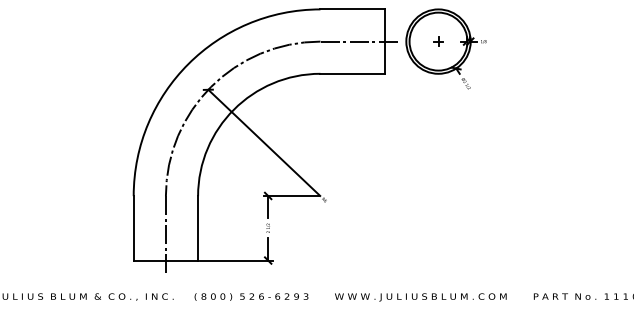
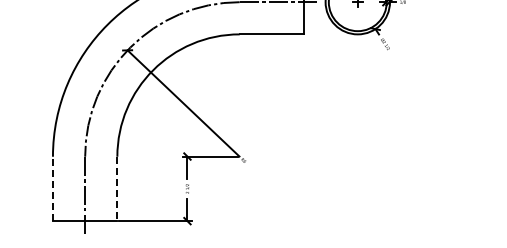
line: (133, 227) -> (52, 188), solid -> dashed
line: (198, 228) -> (117, 189), solid -> dashed

